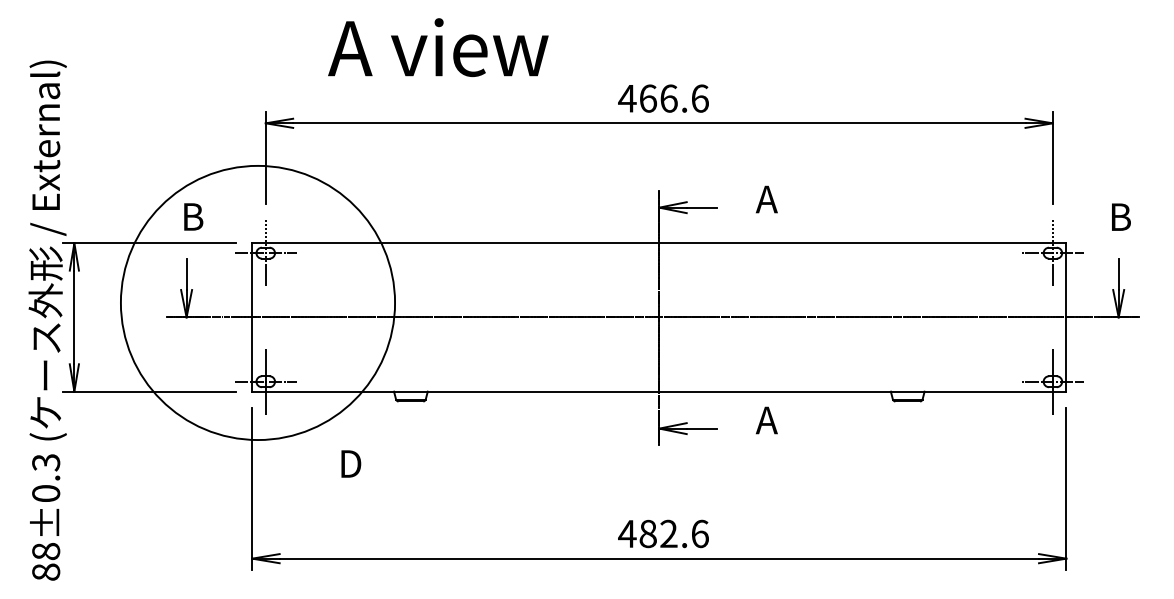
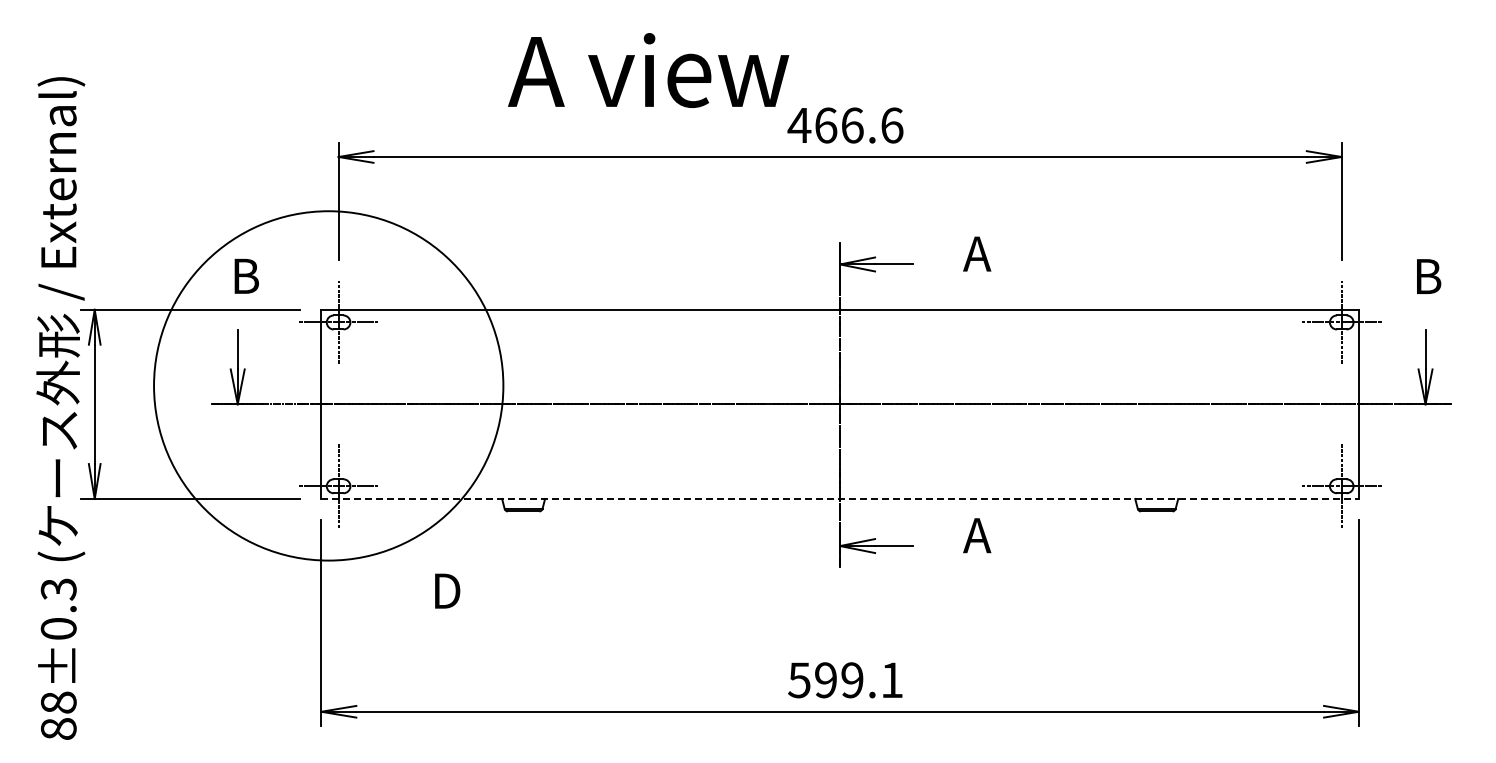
text: (438, 47) -> (648, 70), moved
line: (659, 391) -> (840, 498), solid -> dashed
text: (663, 534) -> (845, 680), 482.6 -> 599.1

